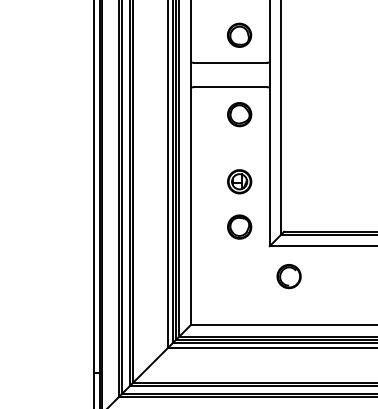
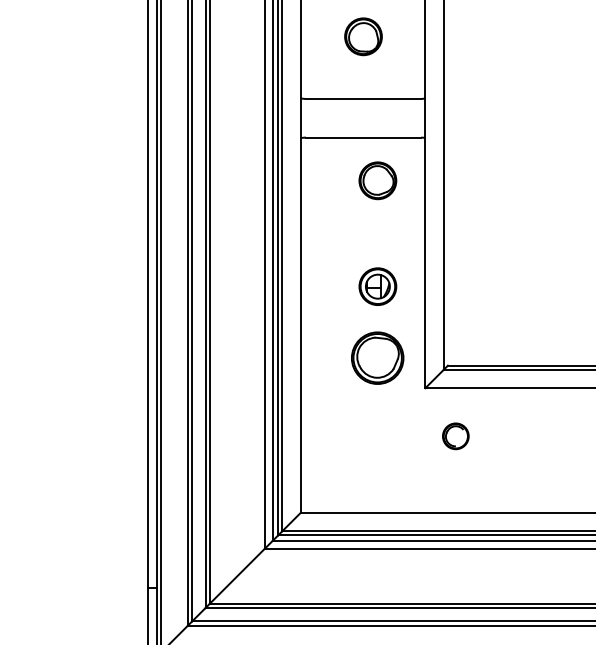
part: (239, 34) -> (363, 35), moved
part: (239, 226) -> (377, 357), size x1.4
part: (288, 276) -> (454, 436), size x0.7

